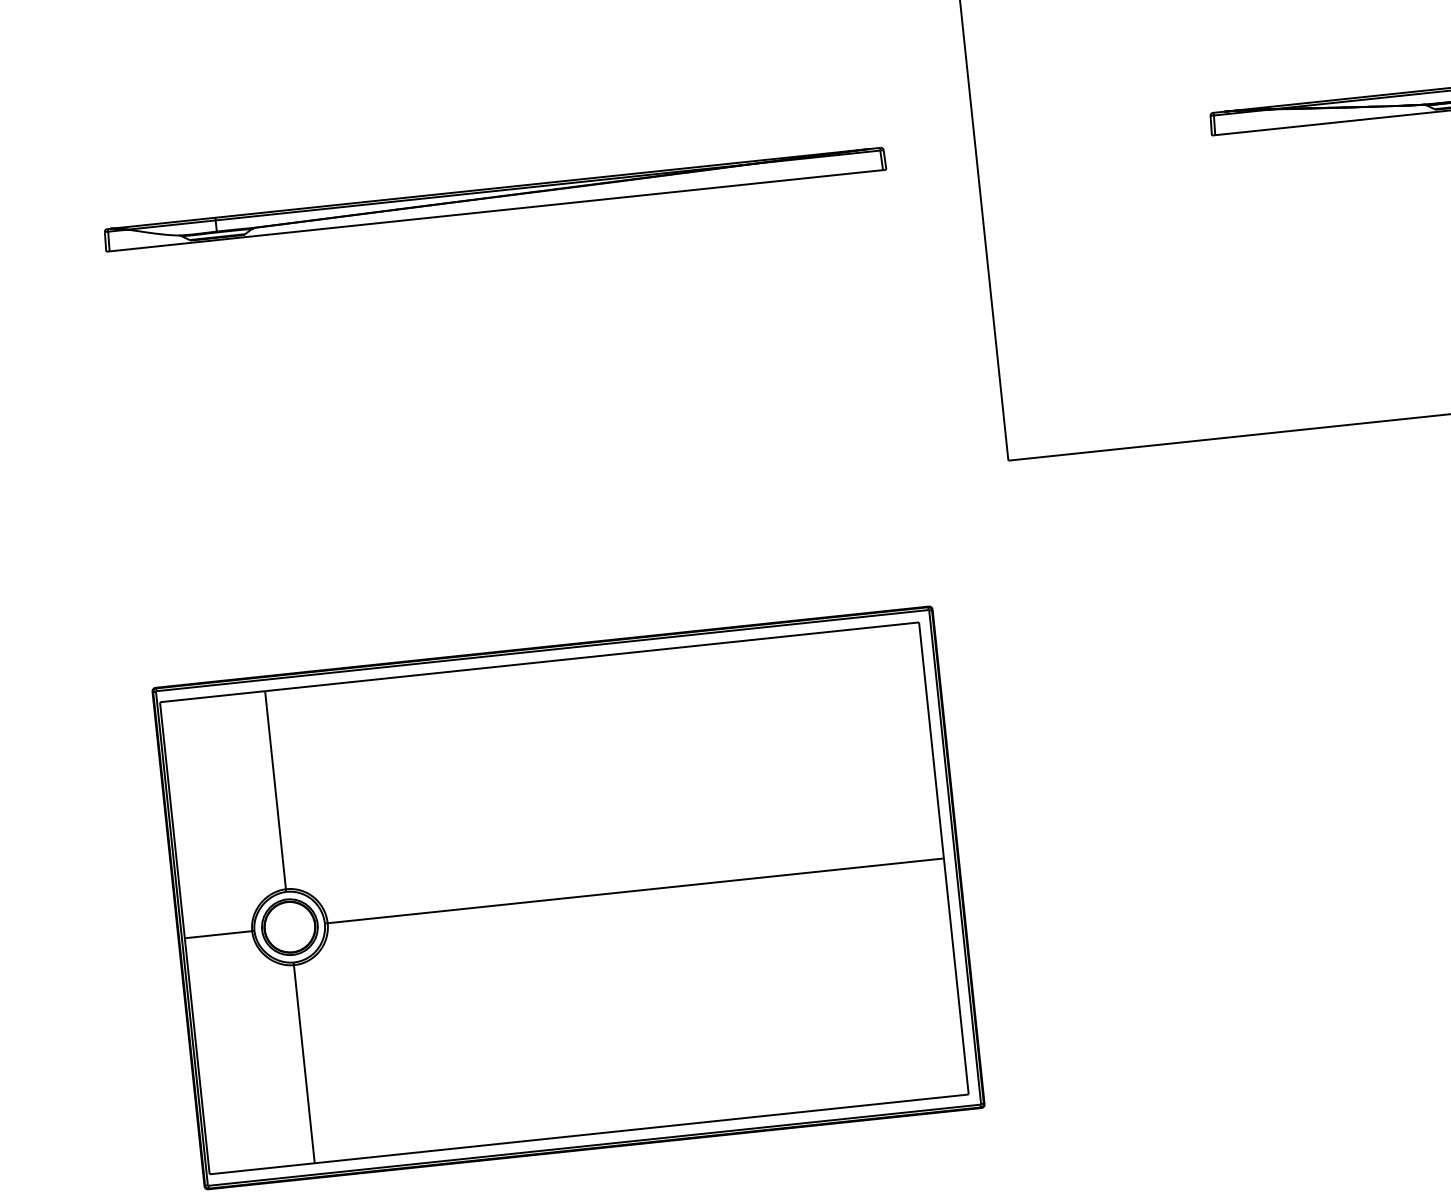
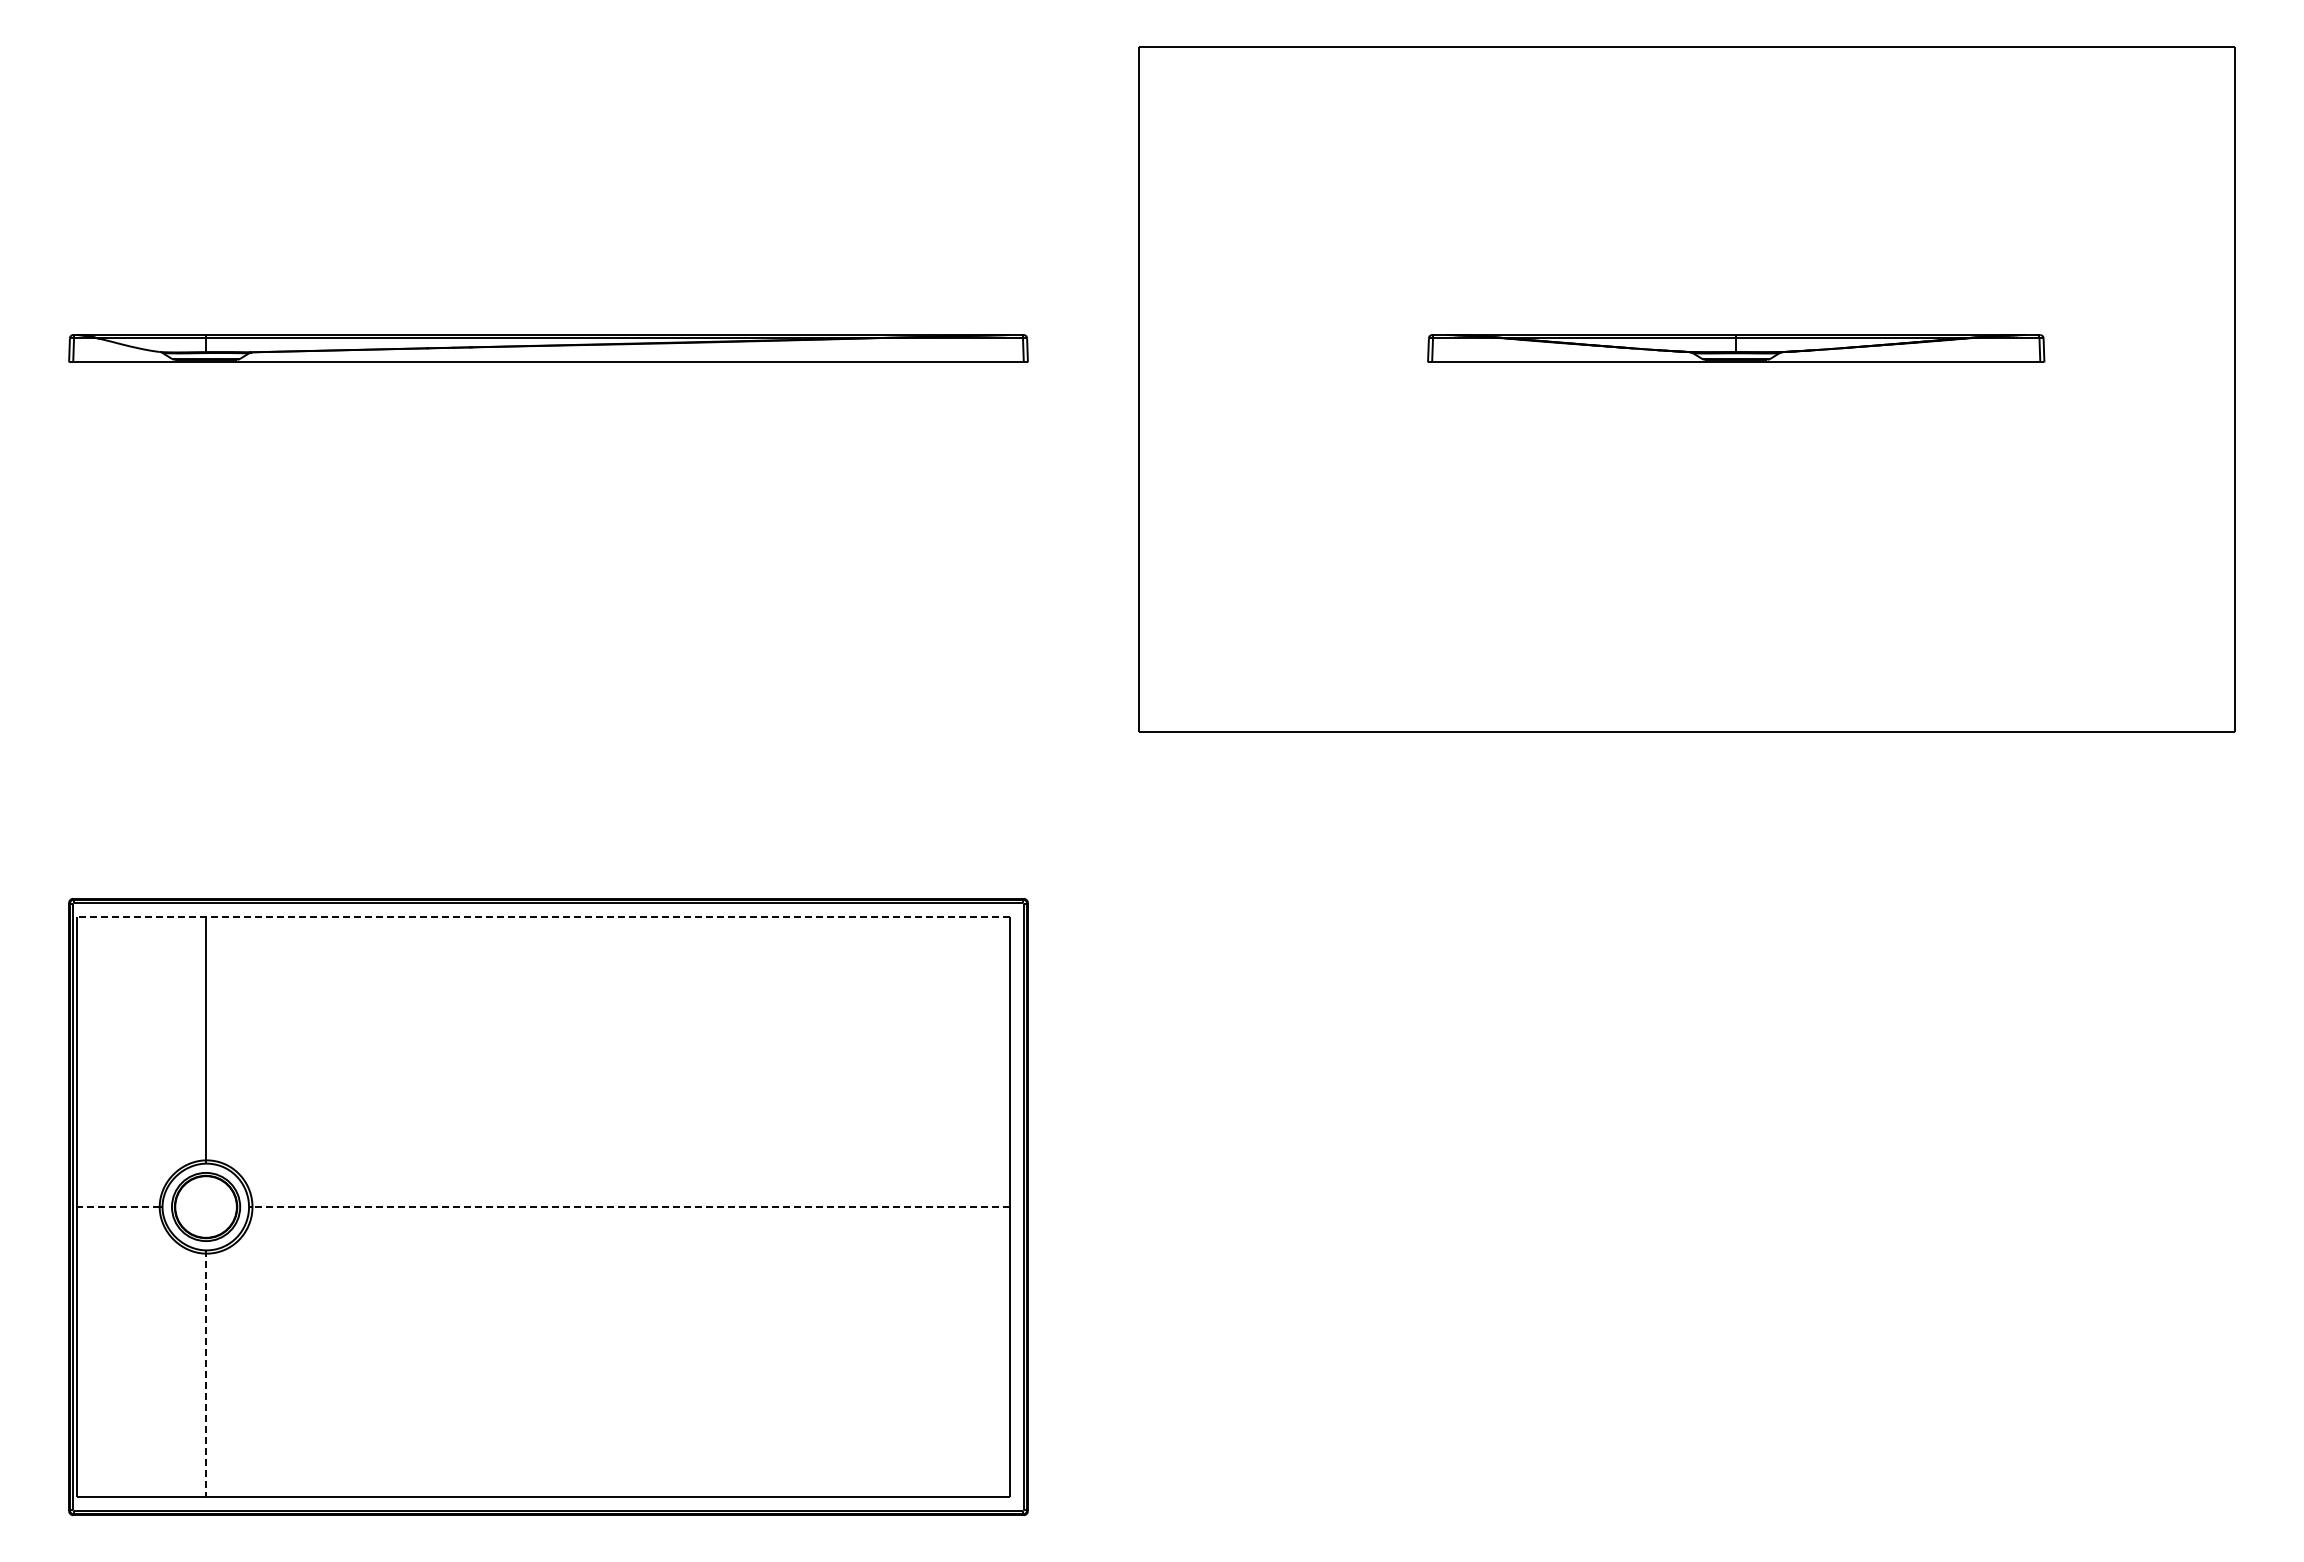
line: (538, 662) -> (542, 916), solid -> dashed
line: (636, 891) -> (631, 1207), solid -> dashed
line: (217, 935) -> (117, 1207), solid -> dashed
line: (304, 1063) -> (206, 1374), solid -> dashed

